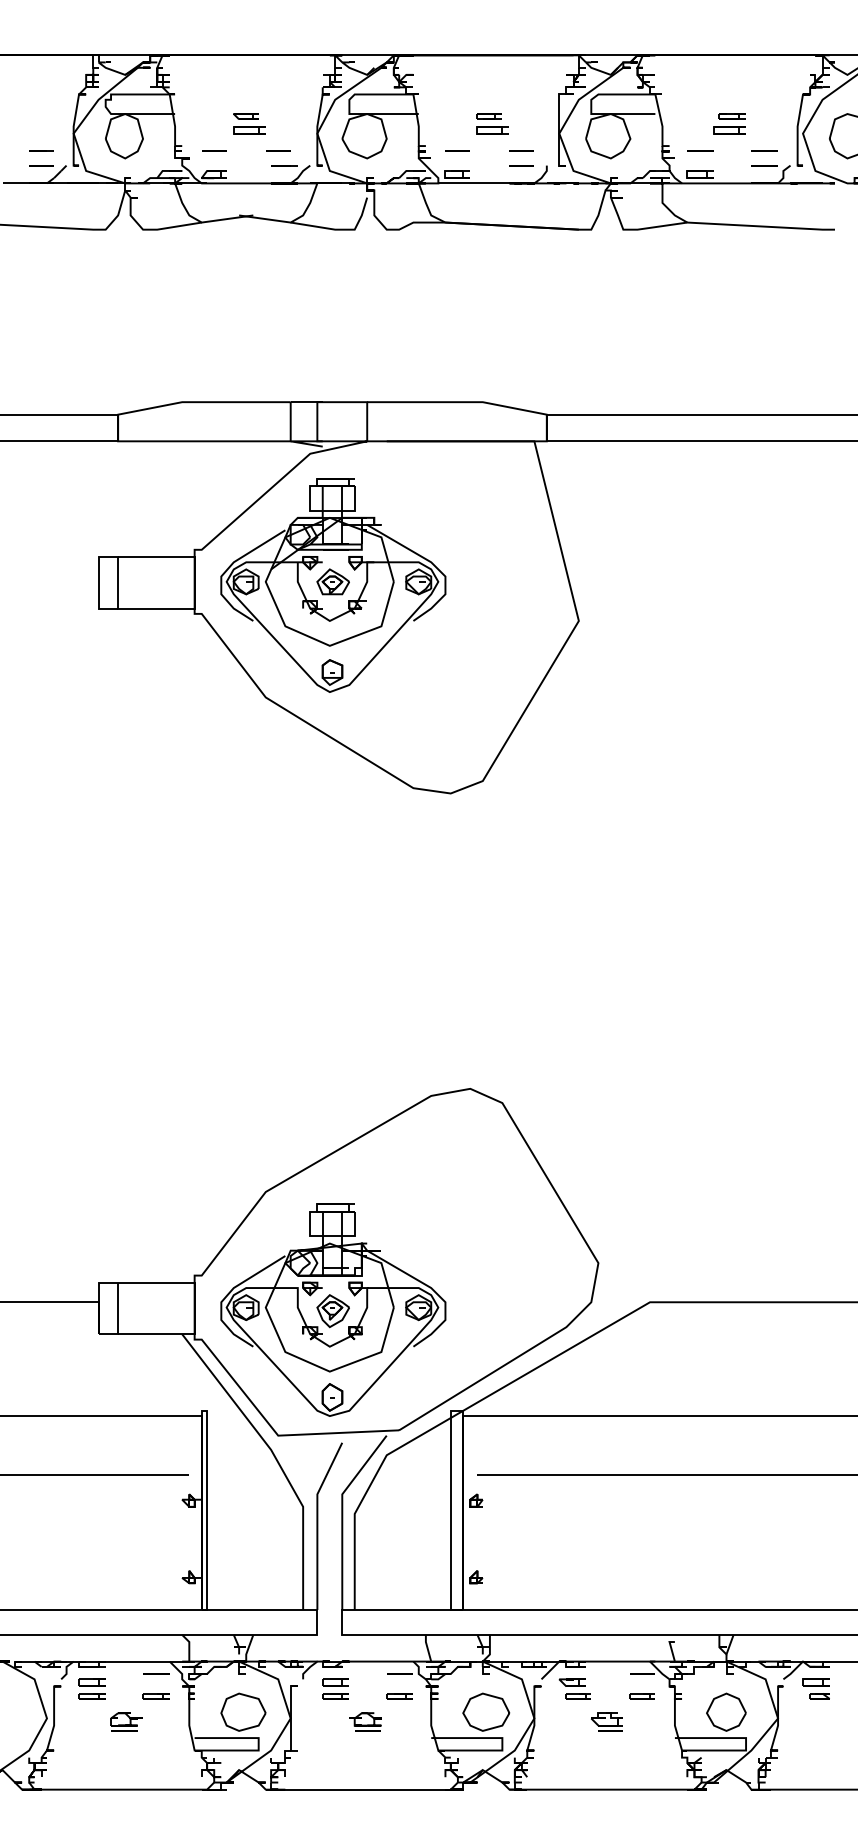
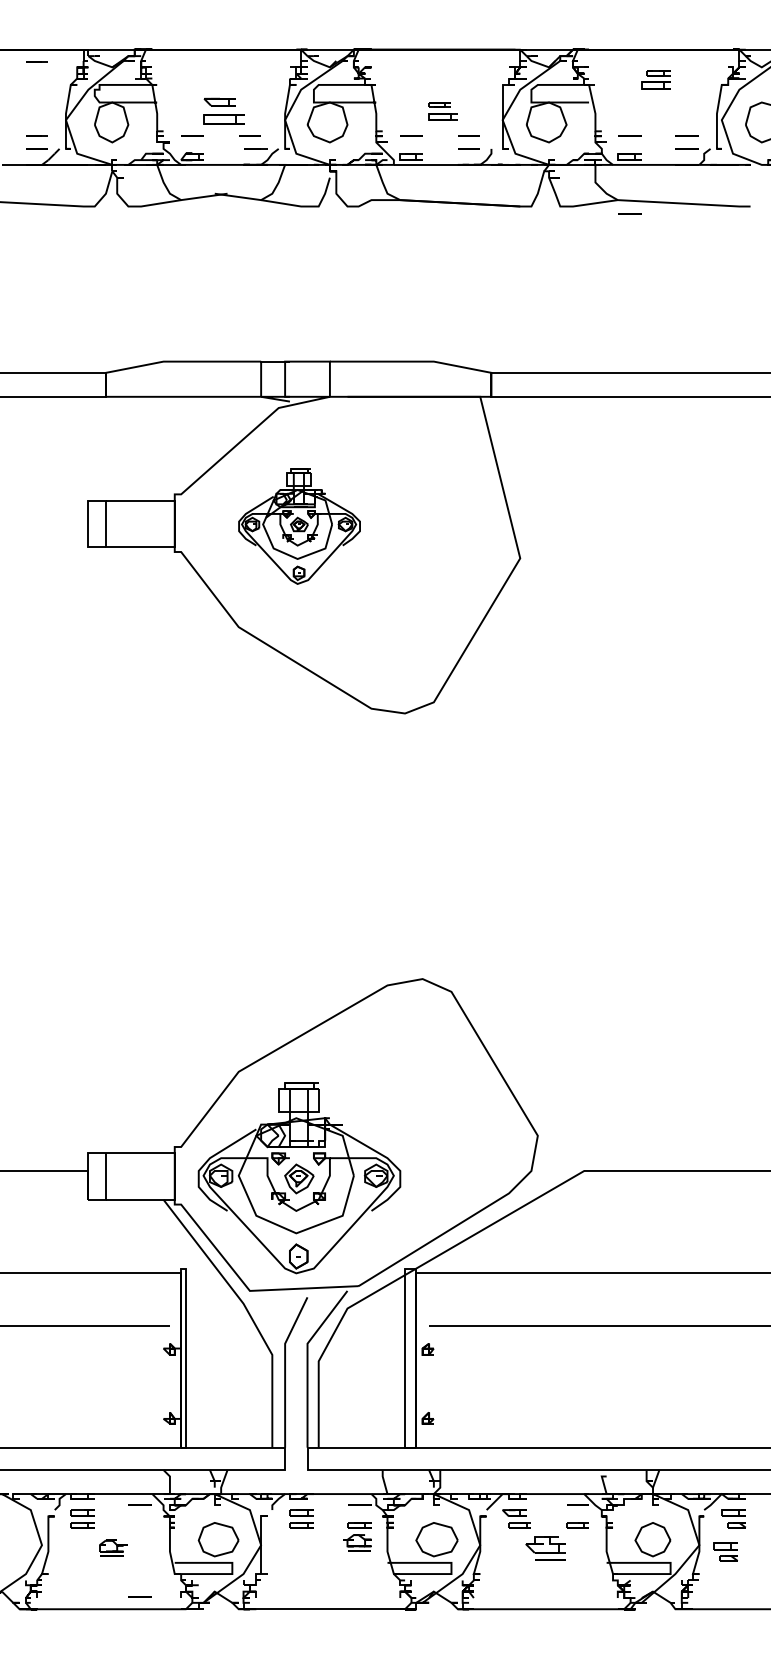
line: (41, 68) -> (37, 61), added
part: (249, 123) -> (224, 111), size x1.4
part: (729, 123) -> (655, 79), moved
line: (700, 237) -> (629, 213), added
part: (333, 585) -> (299, 526), size x0.6
part: (155, 1696) -> (139, 1525), removed
part: (365, 1721) -> (357, 1542), moved
part: (606, 1721) -> (545, 1547), size x1.4
part: (806, 1725) -> (724, 1551), added
line: (156, 1775) -> (140, 1596), added

